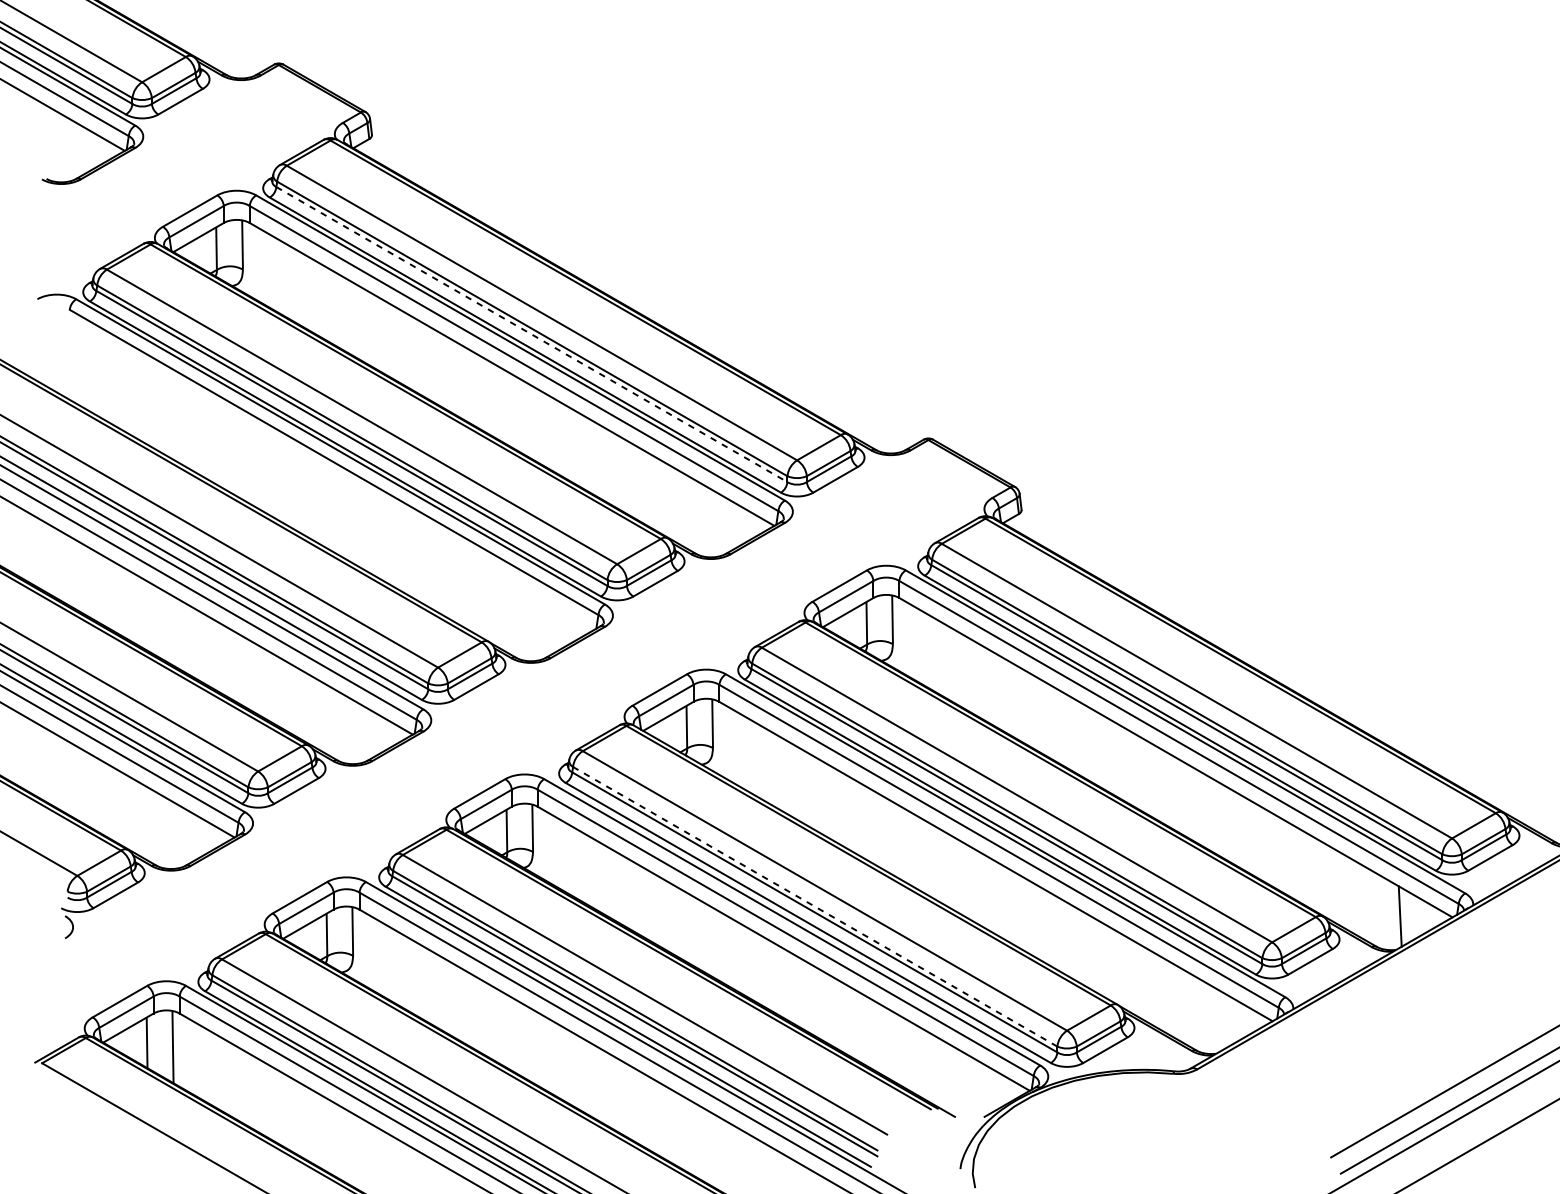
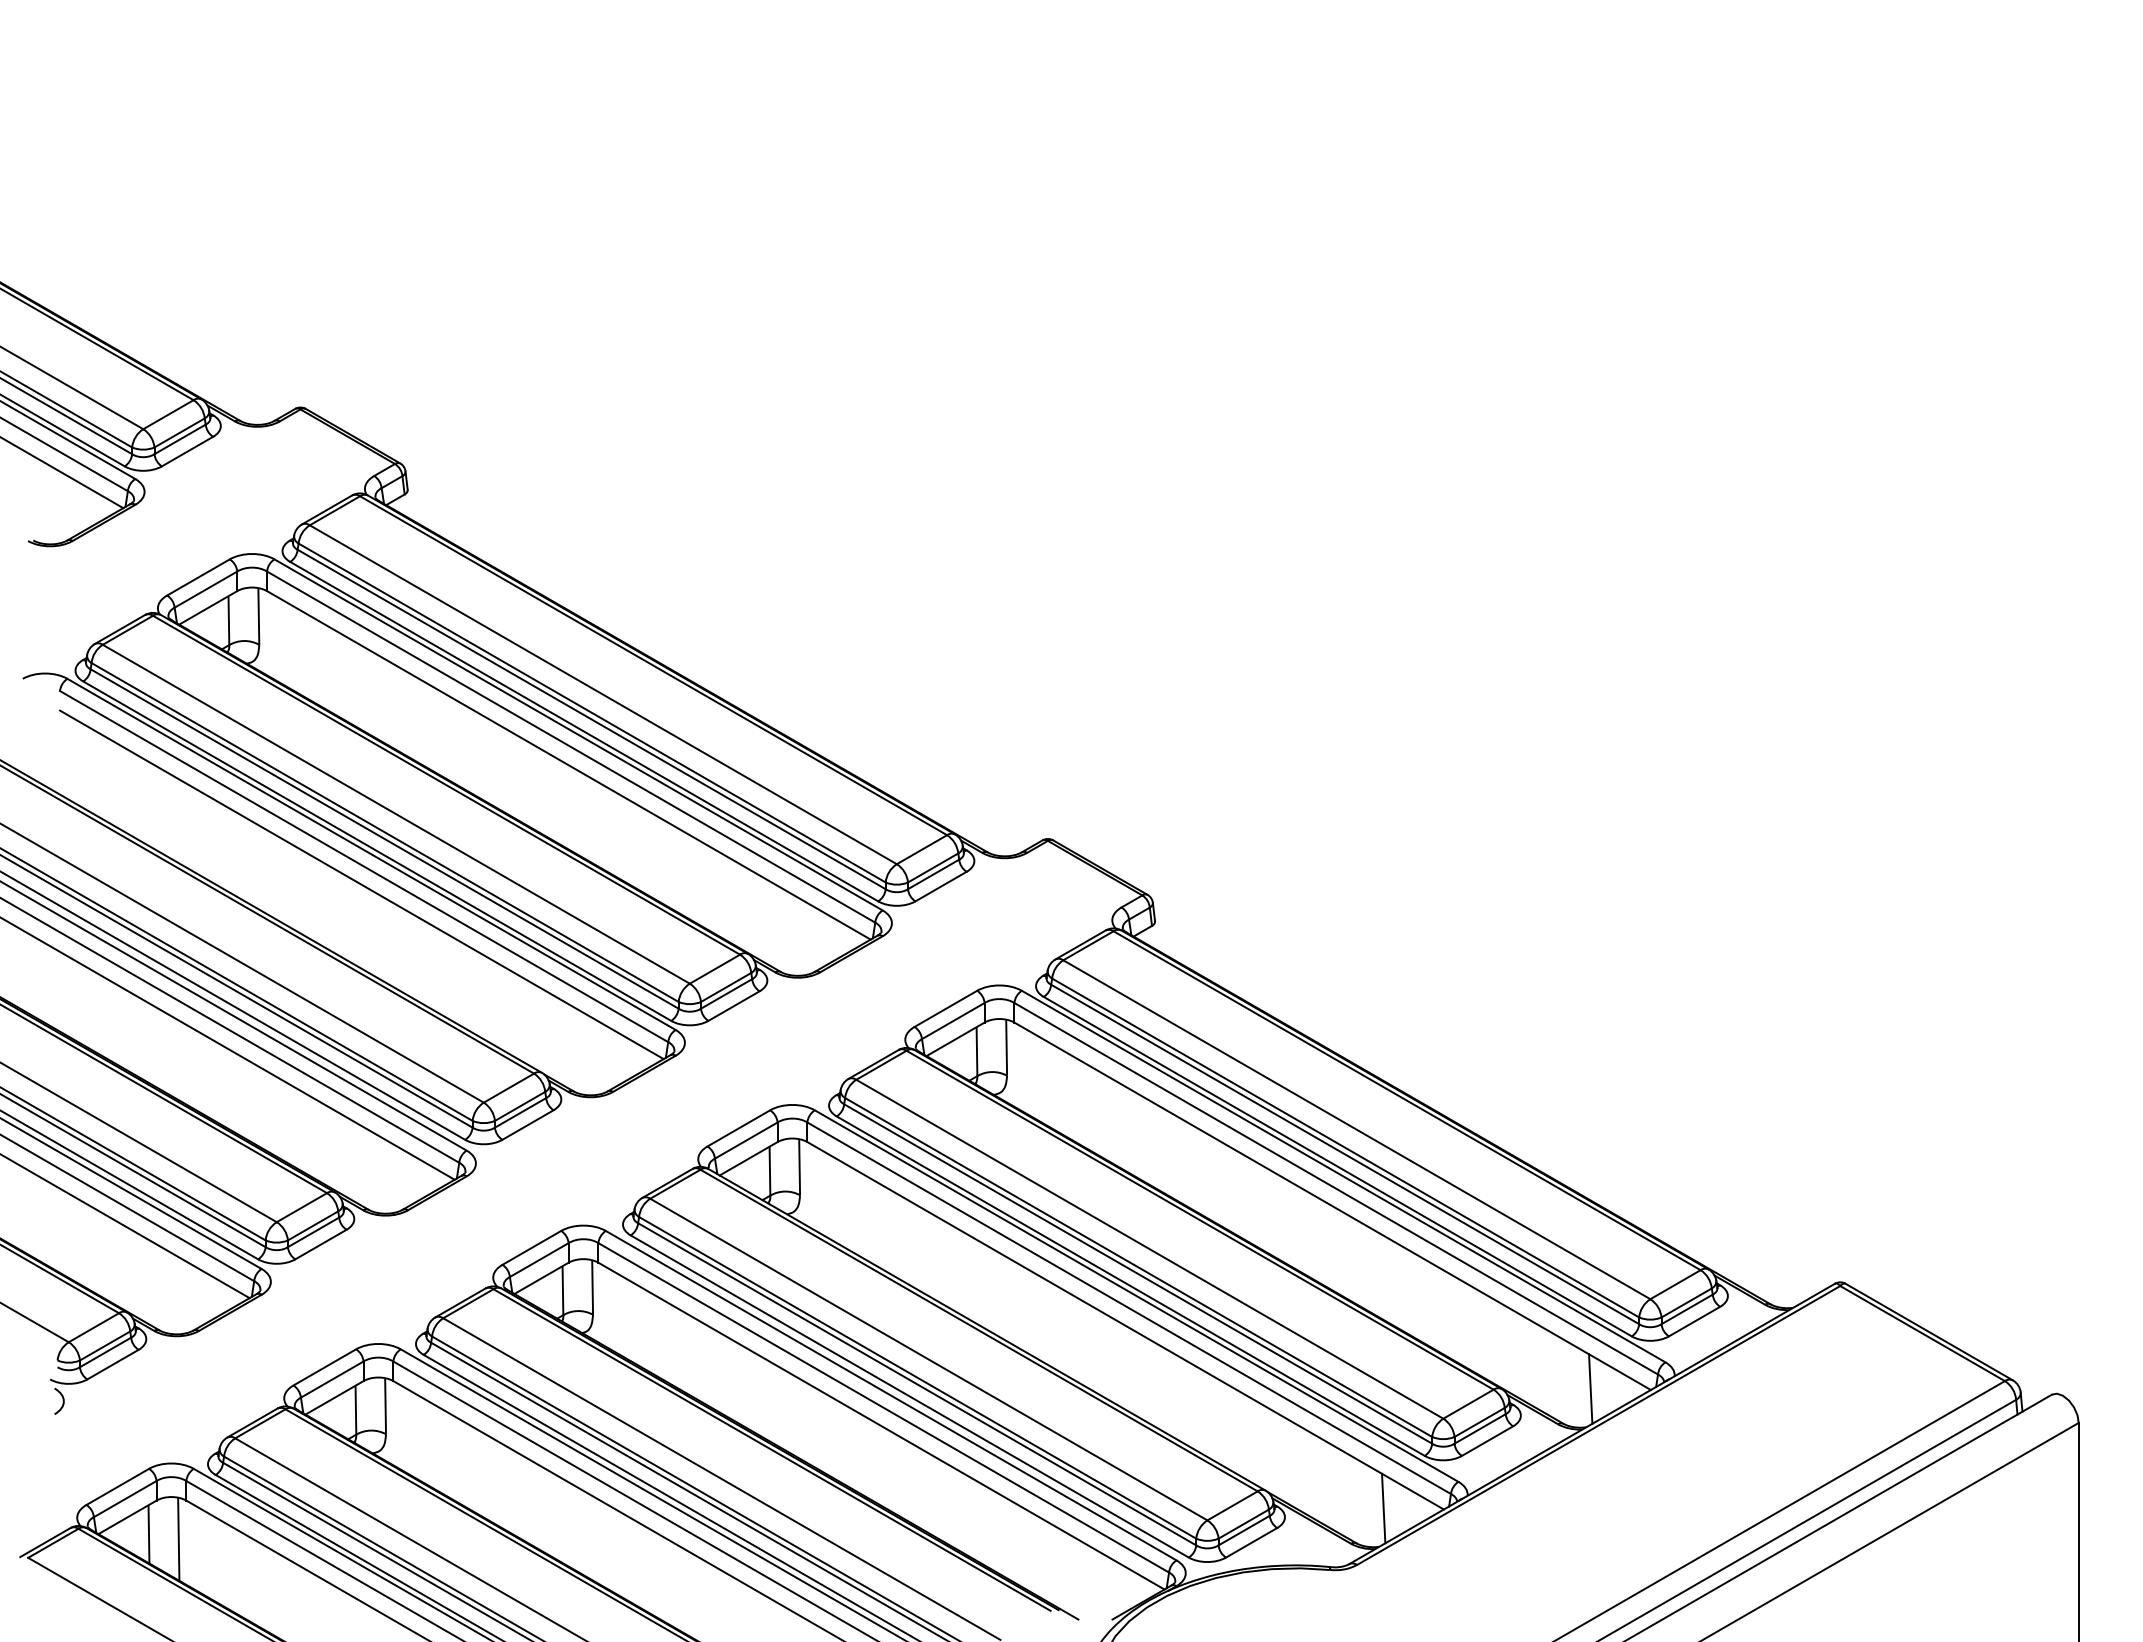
line: (532, 334) -> (592, 719), dashed -> solid
line: (331, 477) -> (361, 884), added
line: (815, 906) -> (917, 1377), dashed -> solid
line: (1220, 1020) -> (1383, 1508), added

